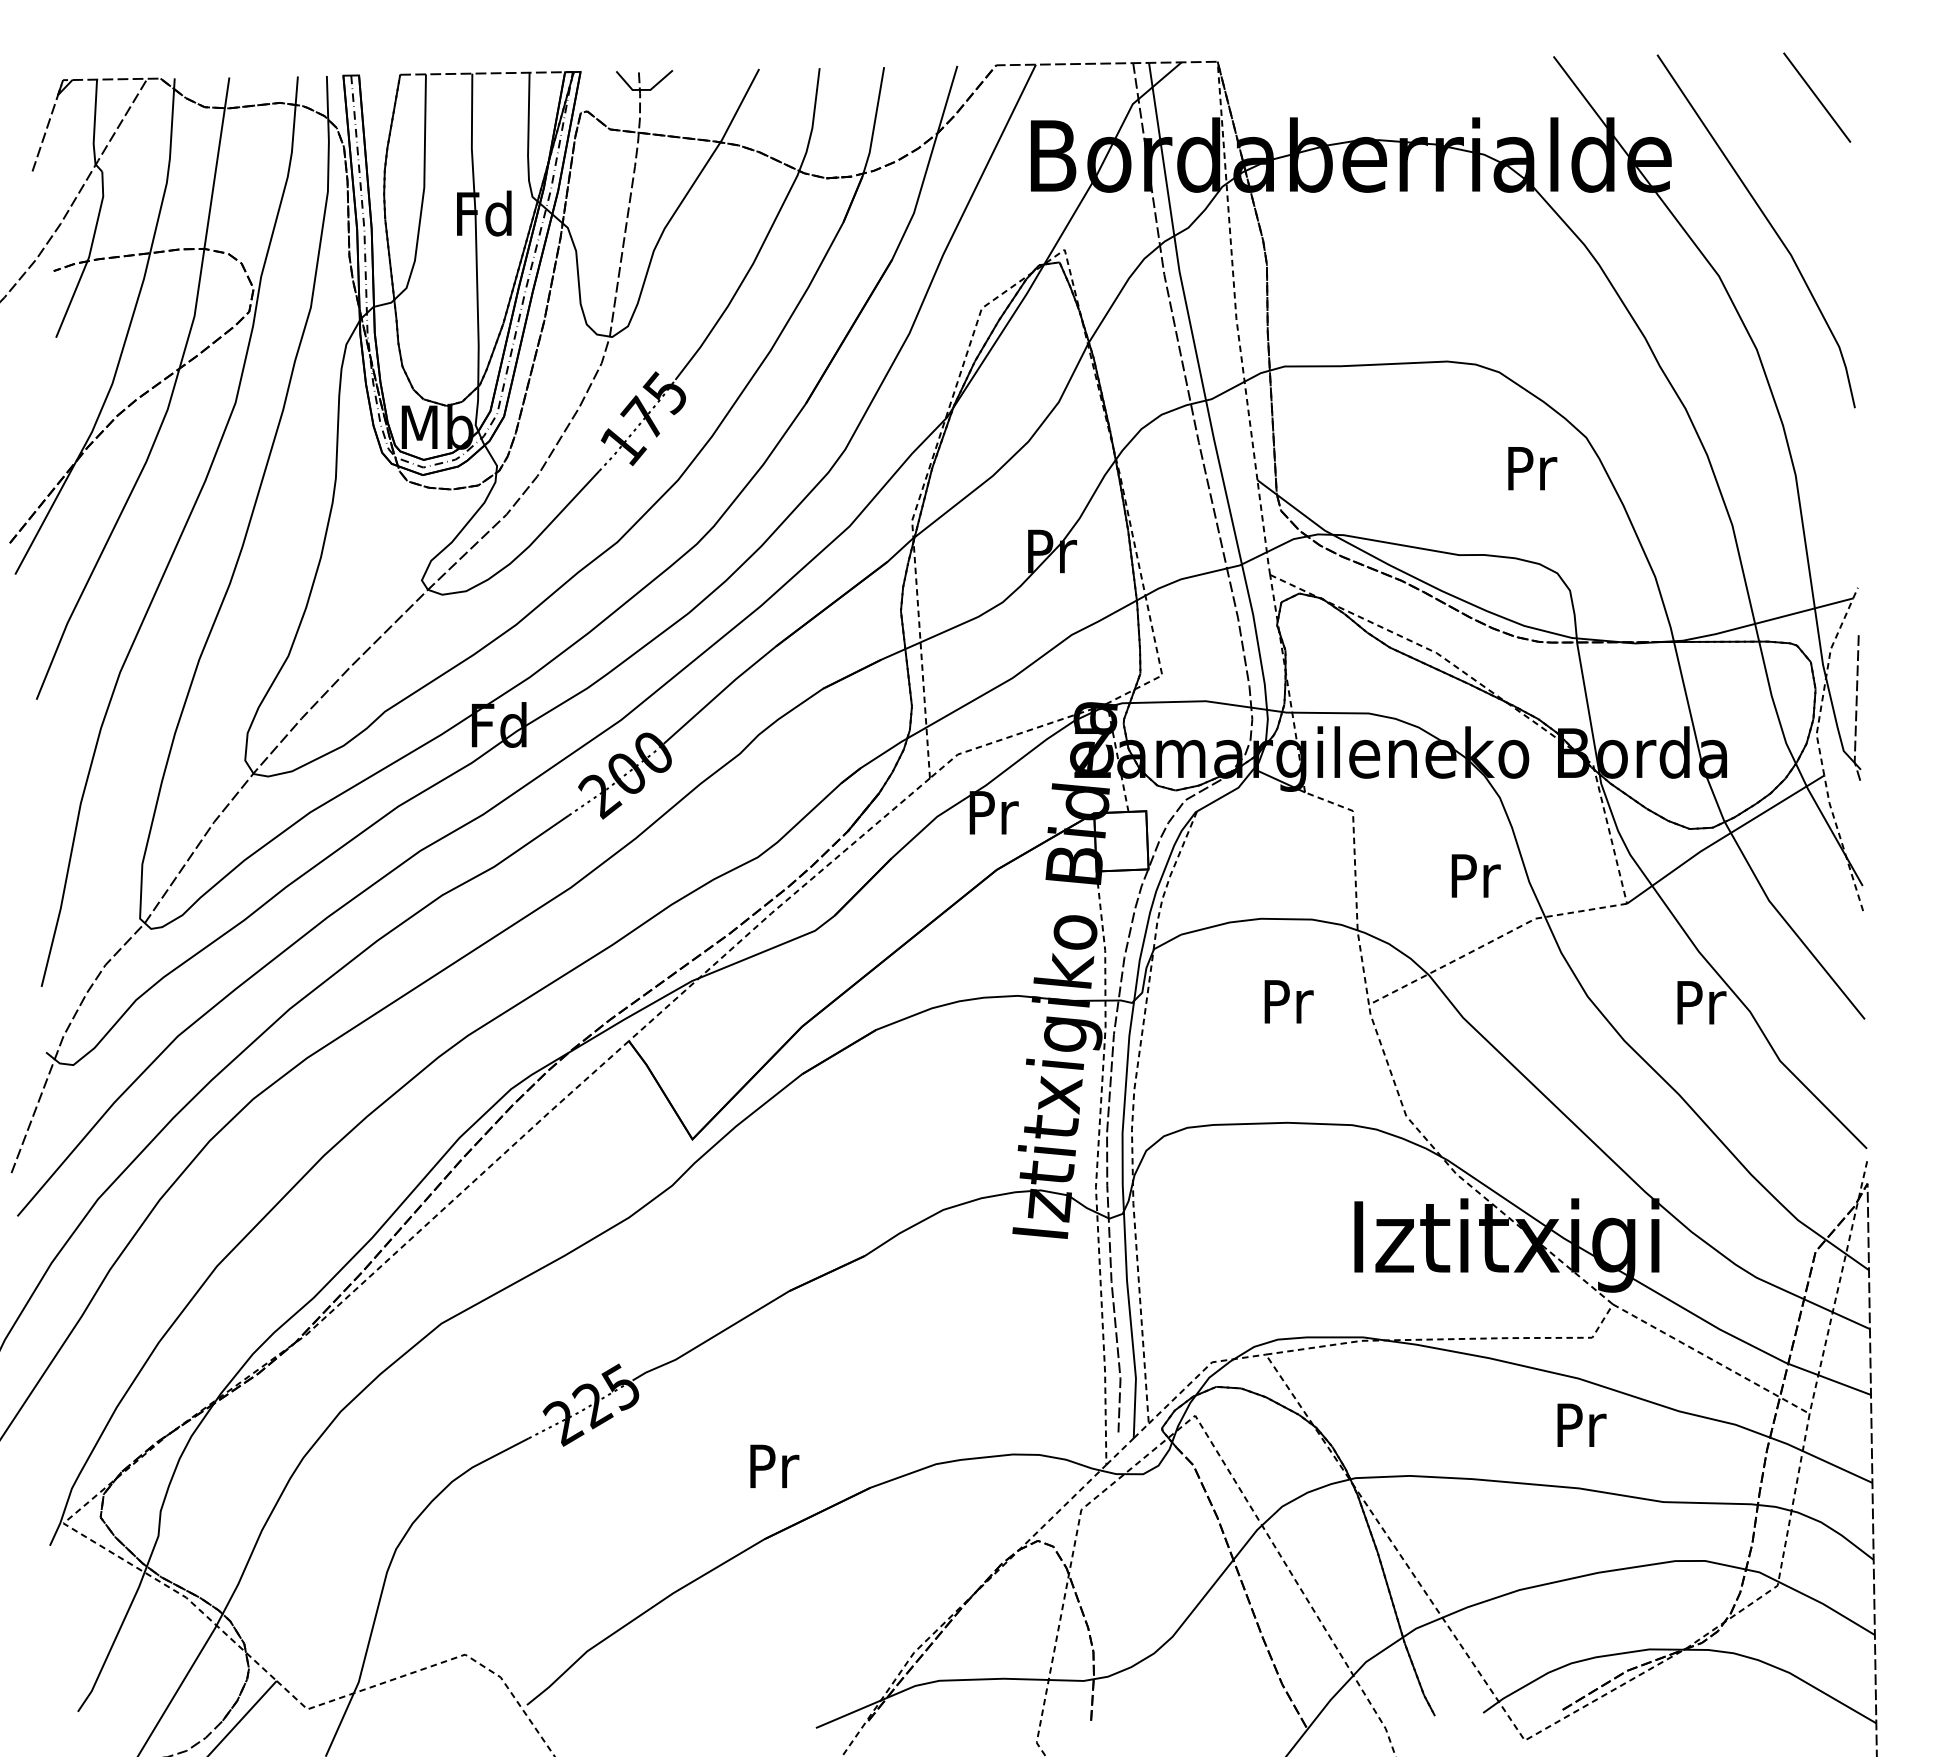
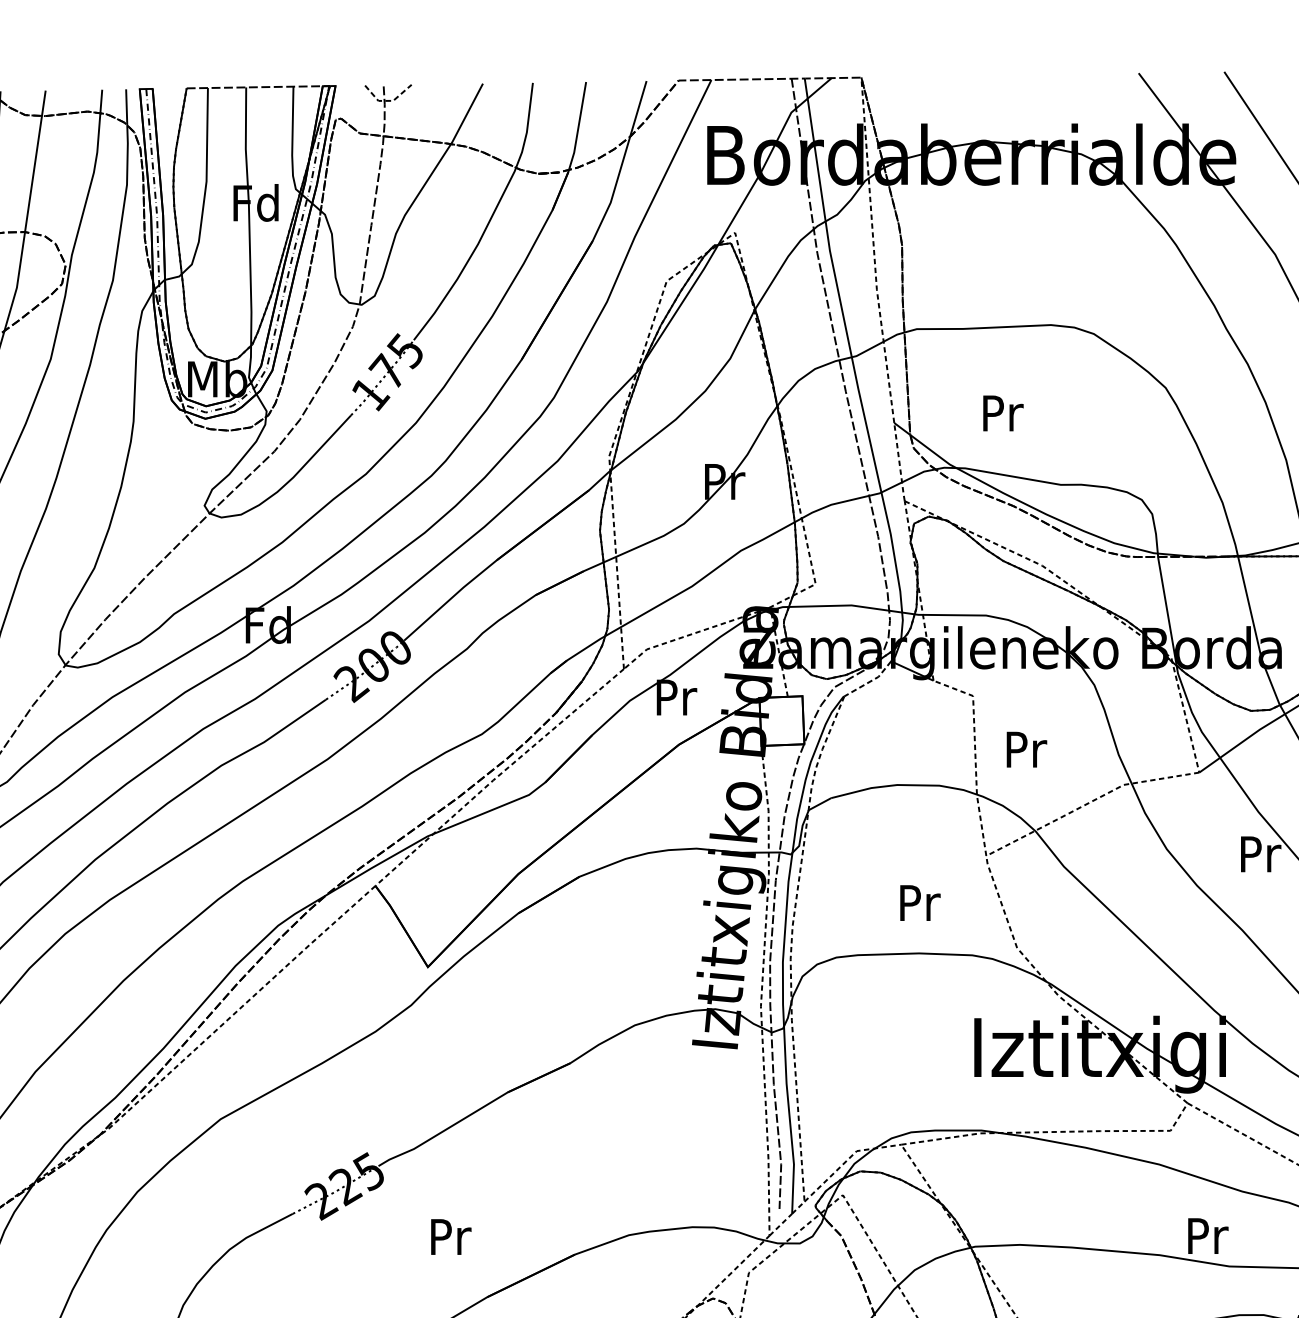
line: (644, 89) -> (388, 100), solid -> dashed
text: (1532, 468) -> (1003, 413), moved
line: (1228, 793) -> (870, 681), solid -> dashed
text: (1475, 875) -> (1026, 749), moved
text: (1288, 1001) -> (919, 902), moved
text: (1581, 1424) -> (1207, 1235), moved
text: (774, 1465) -> (451, 1236), moved

